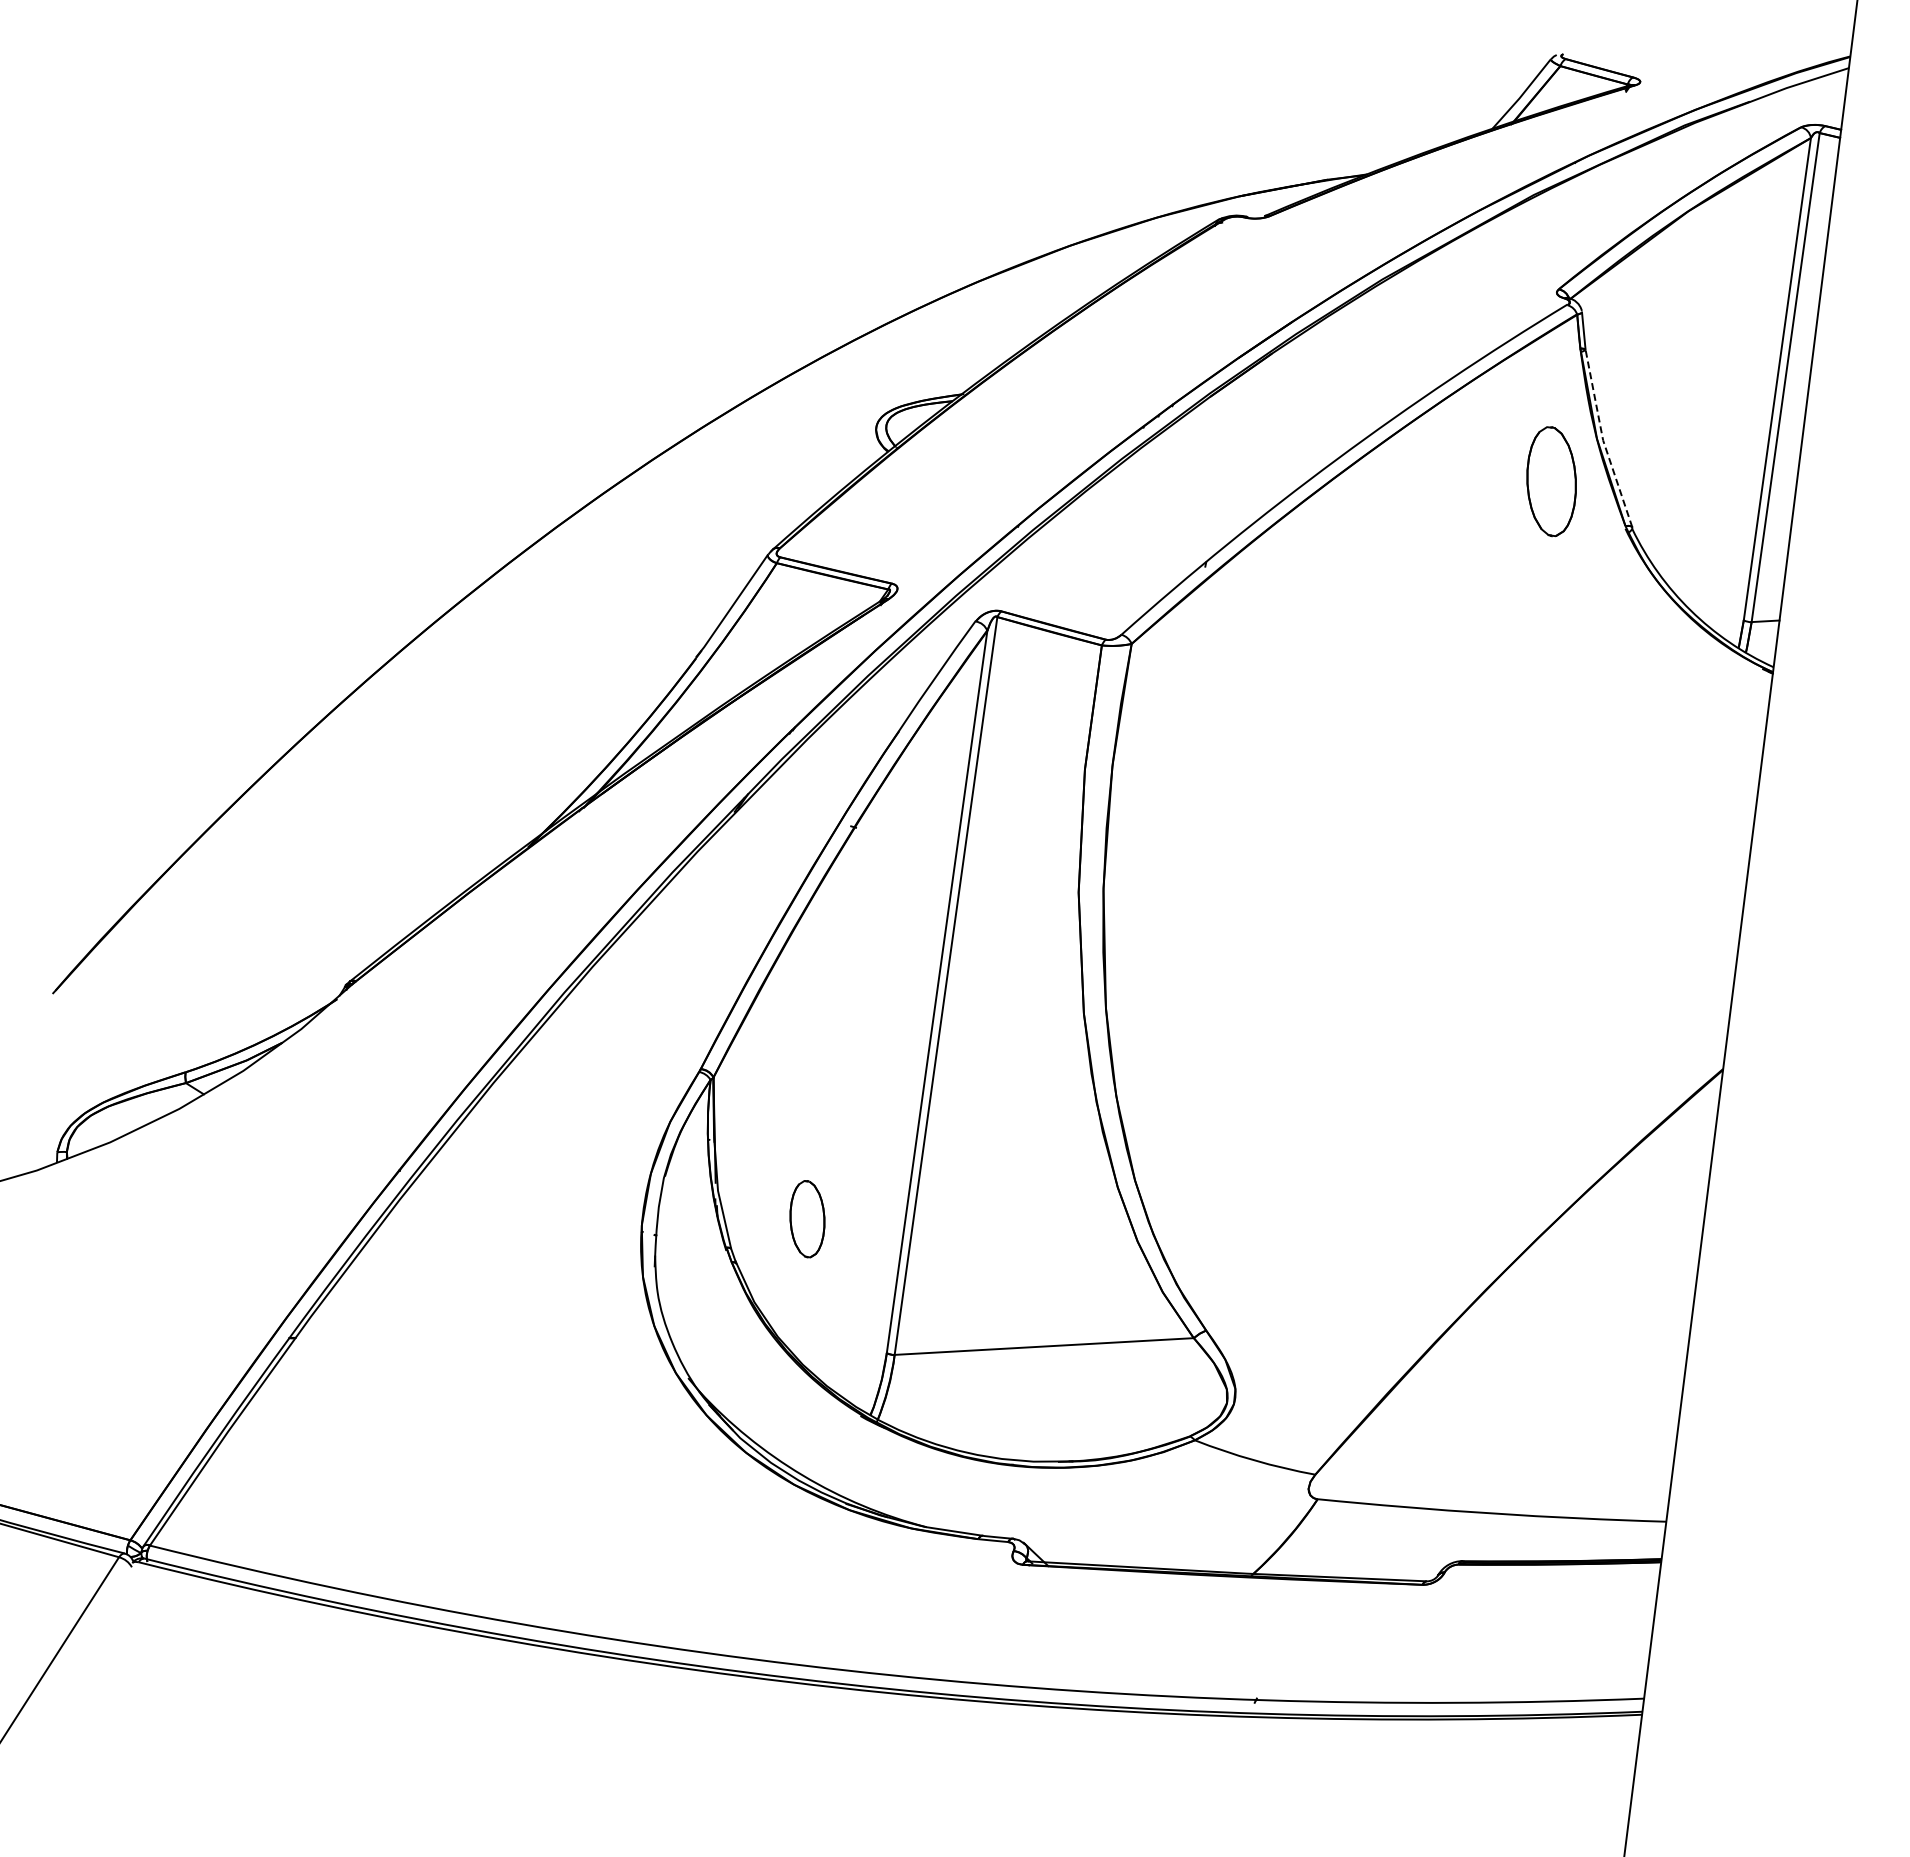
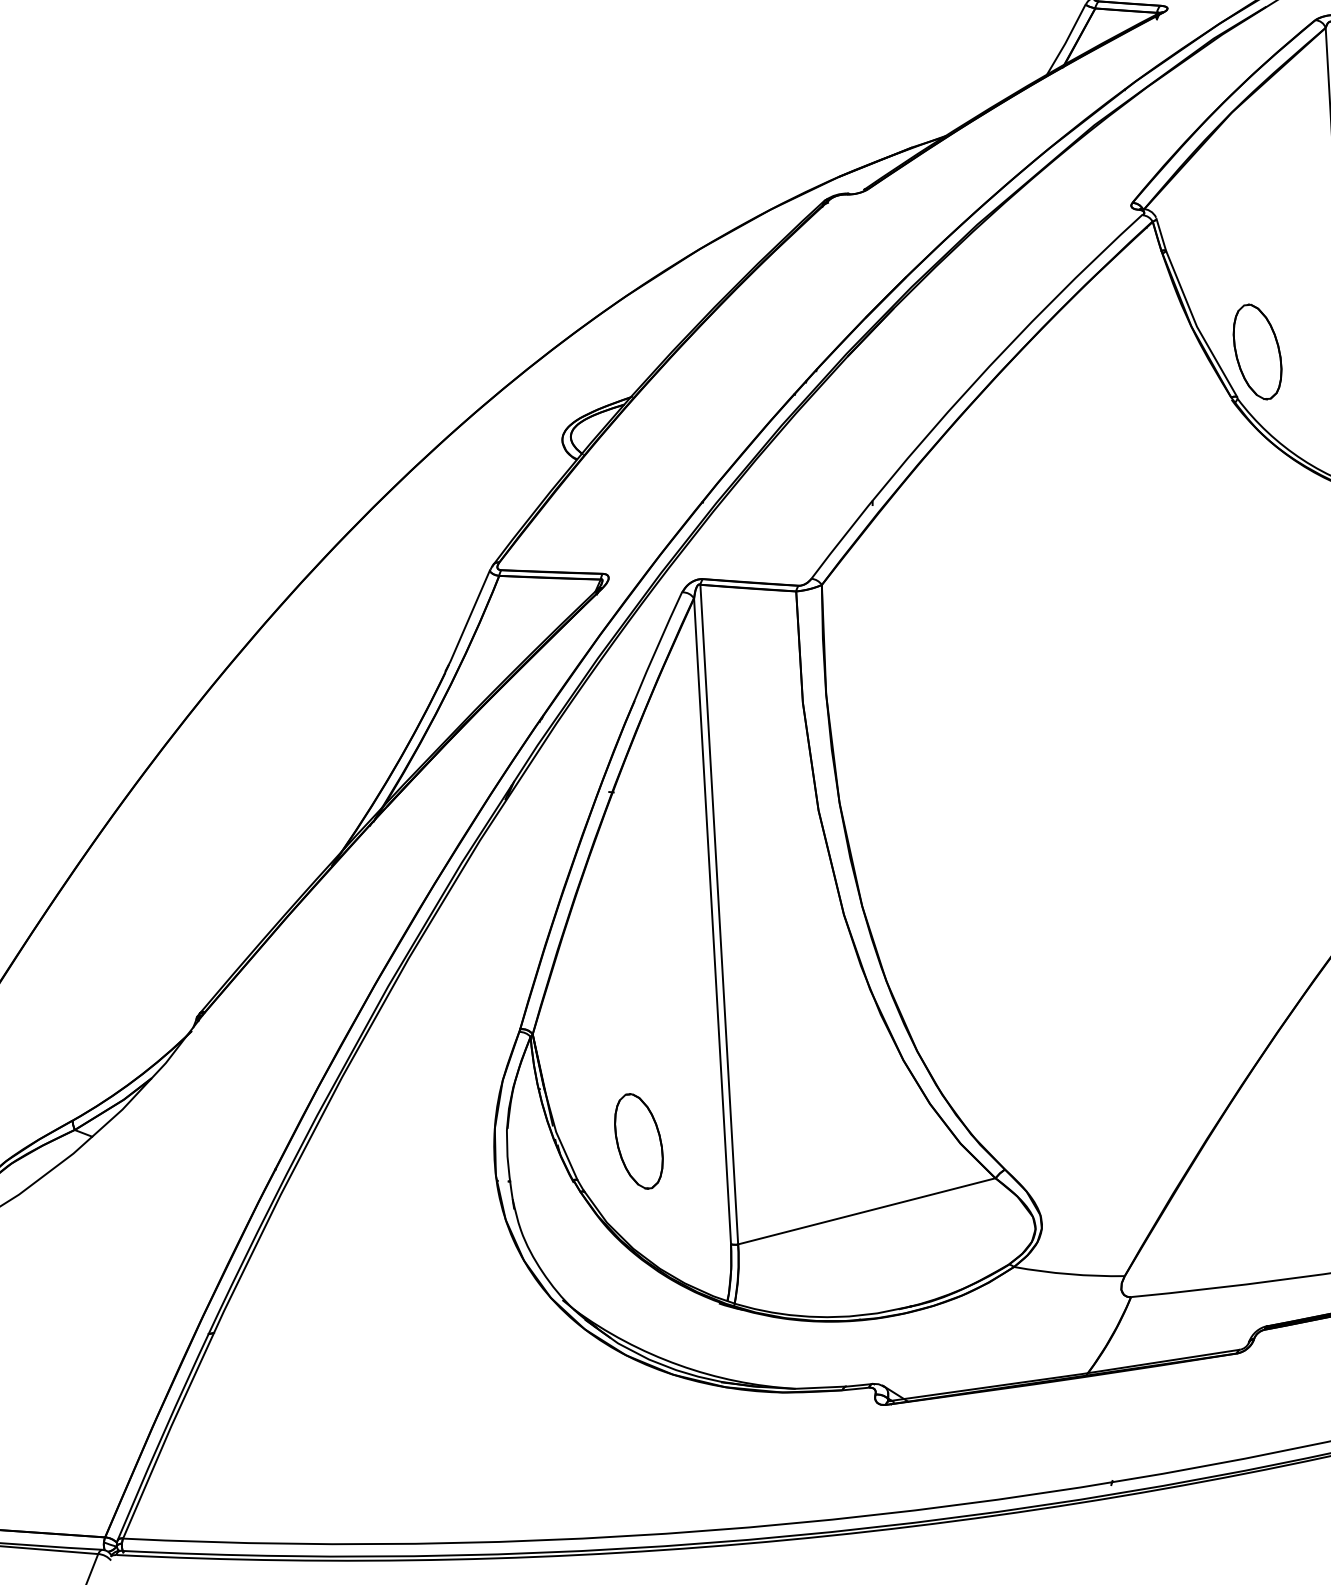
line: (1603, 440) -> (1197, 326), dashed -> solid
part: (1551, 481) -> (1257, 351), moved
part: (807, 1218) -> (638, 1140), size x1.43

